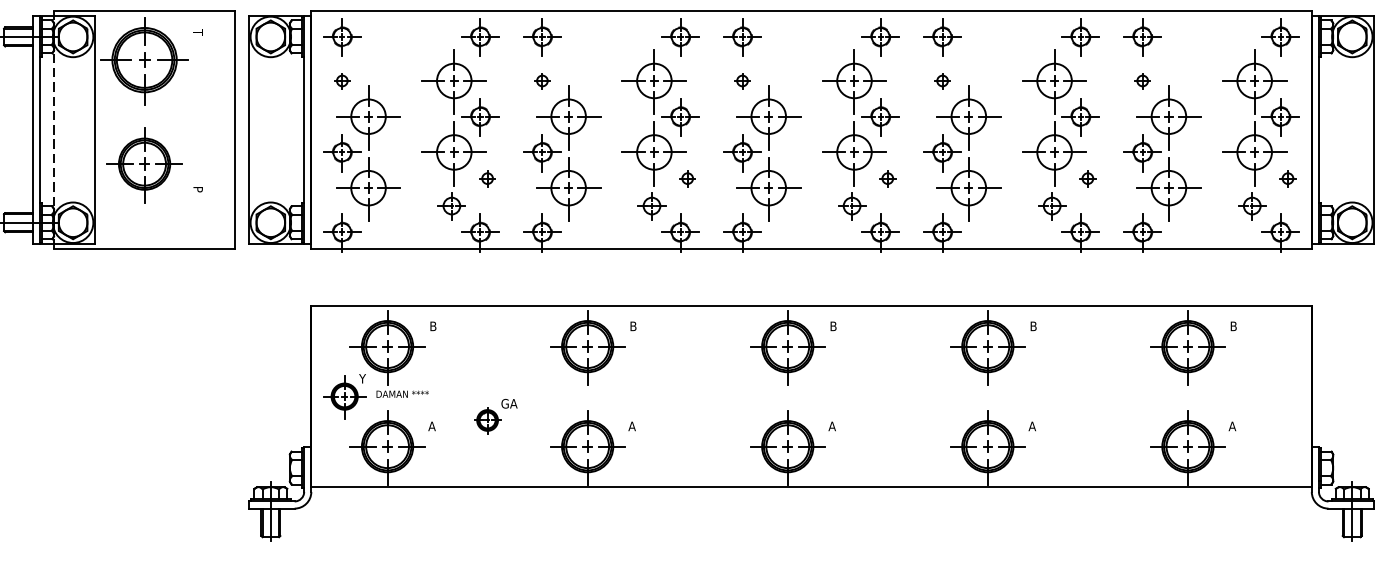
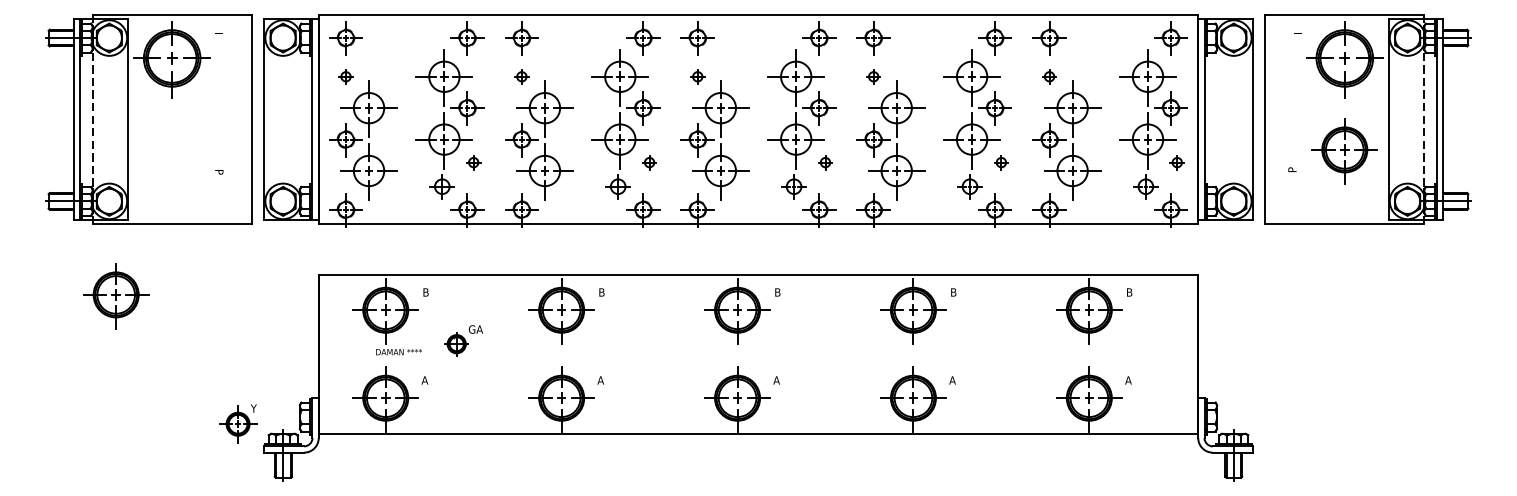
part: (144, 165) -> (116, 296), moved
part: (345, 395) -> (238, 423), moved
part: (495, 416) -> (463, 340), moved

